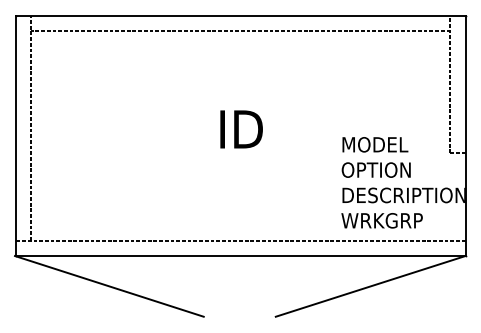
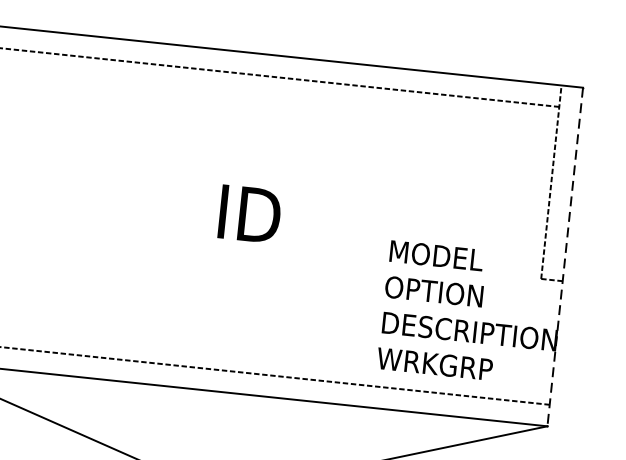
line: (465, 136) -> (565, 257), solid -> dashed

